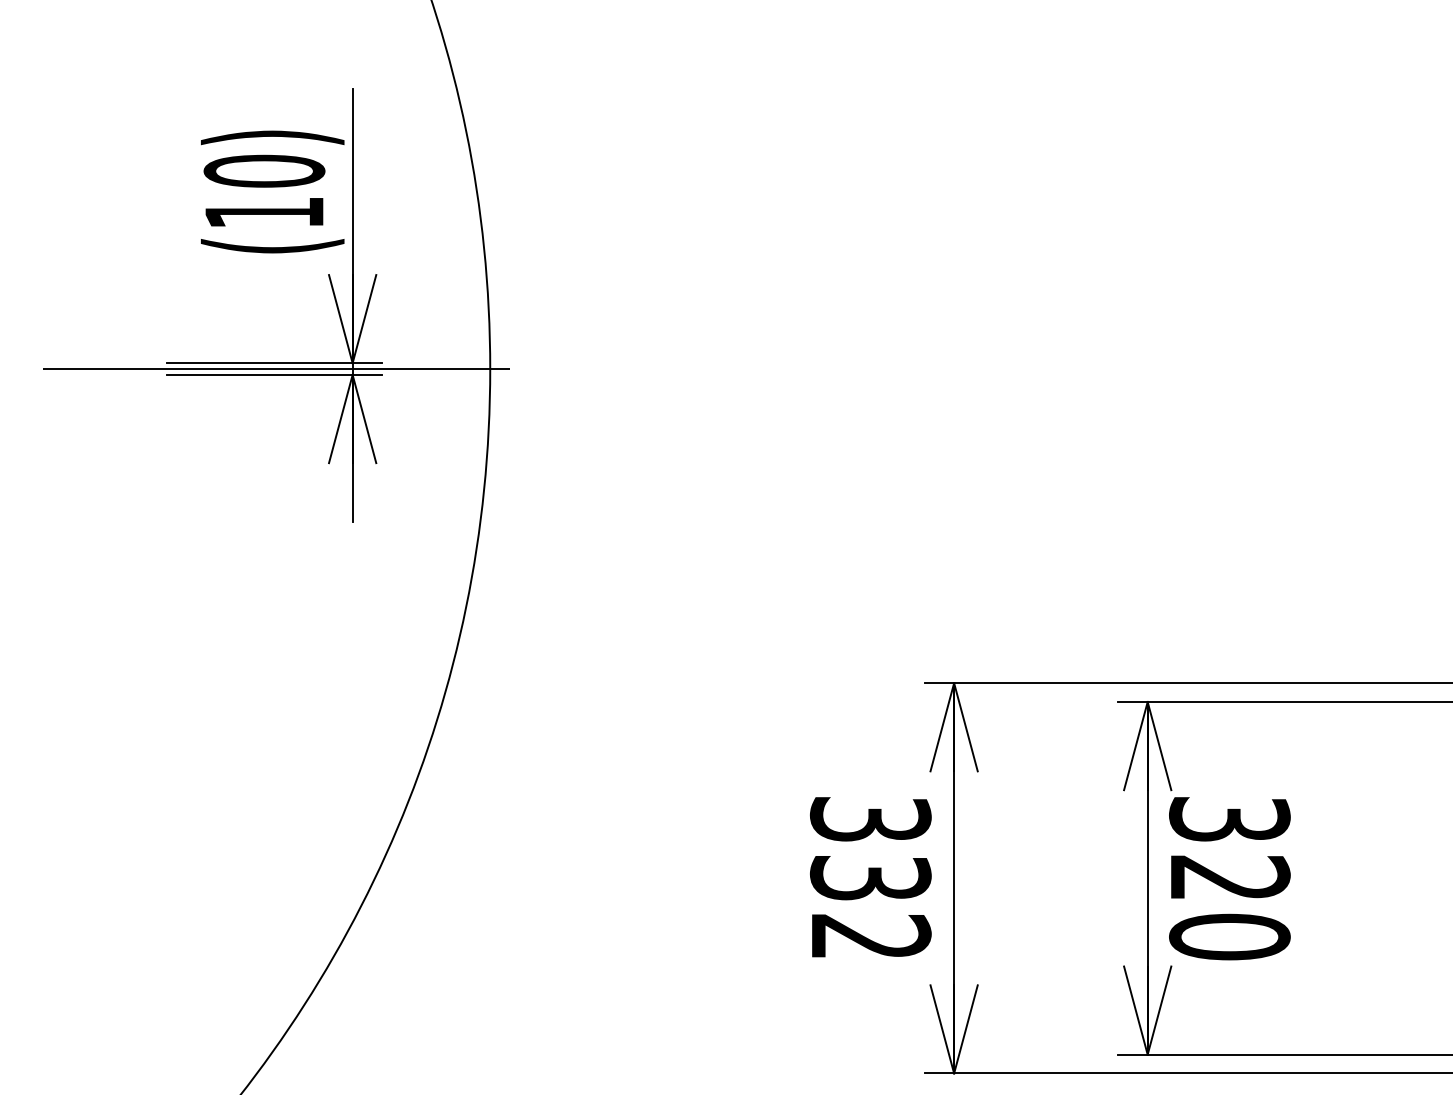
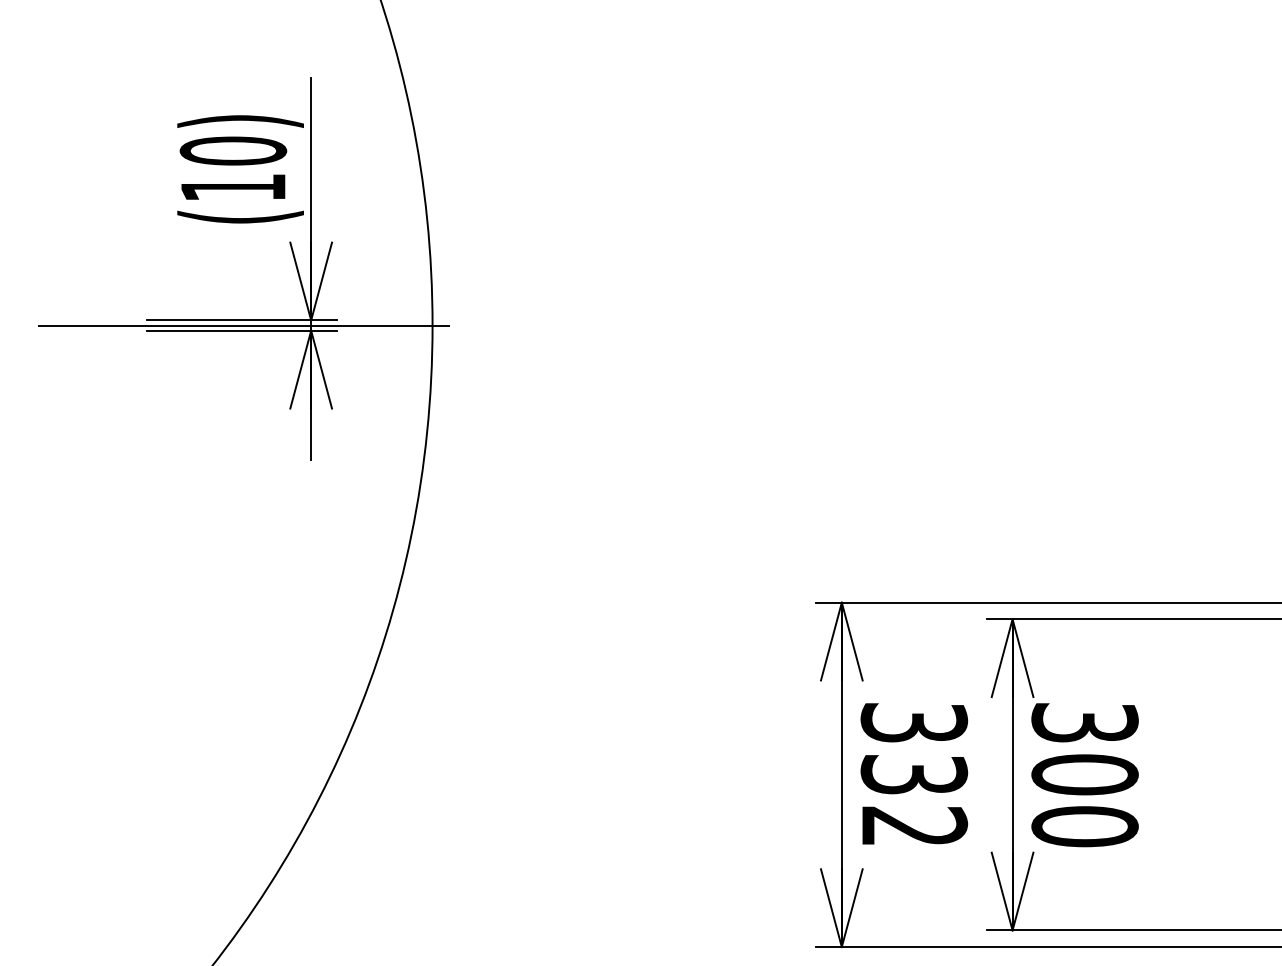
text: (871, 876) -> (914, 773), moved
text: (1229, 877) -> (1084, 774), 320 -> 300

